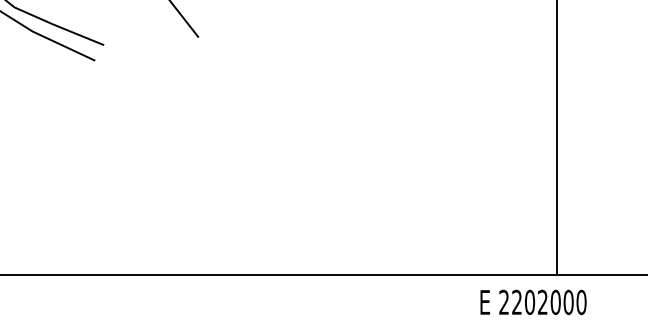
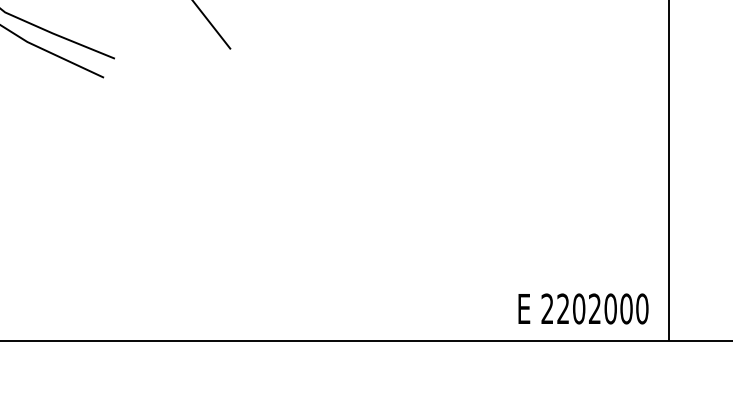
text: (533, 301) -> (583, 307), moved

